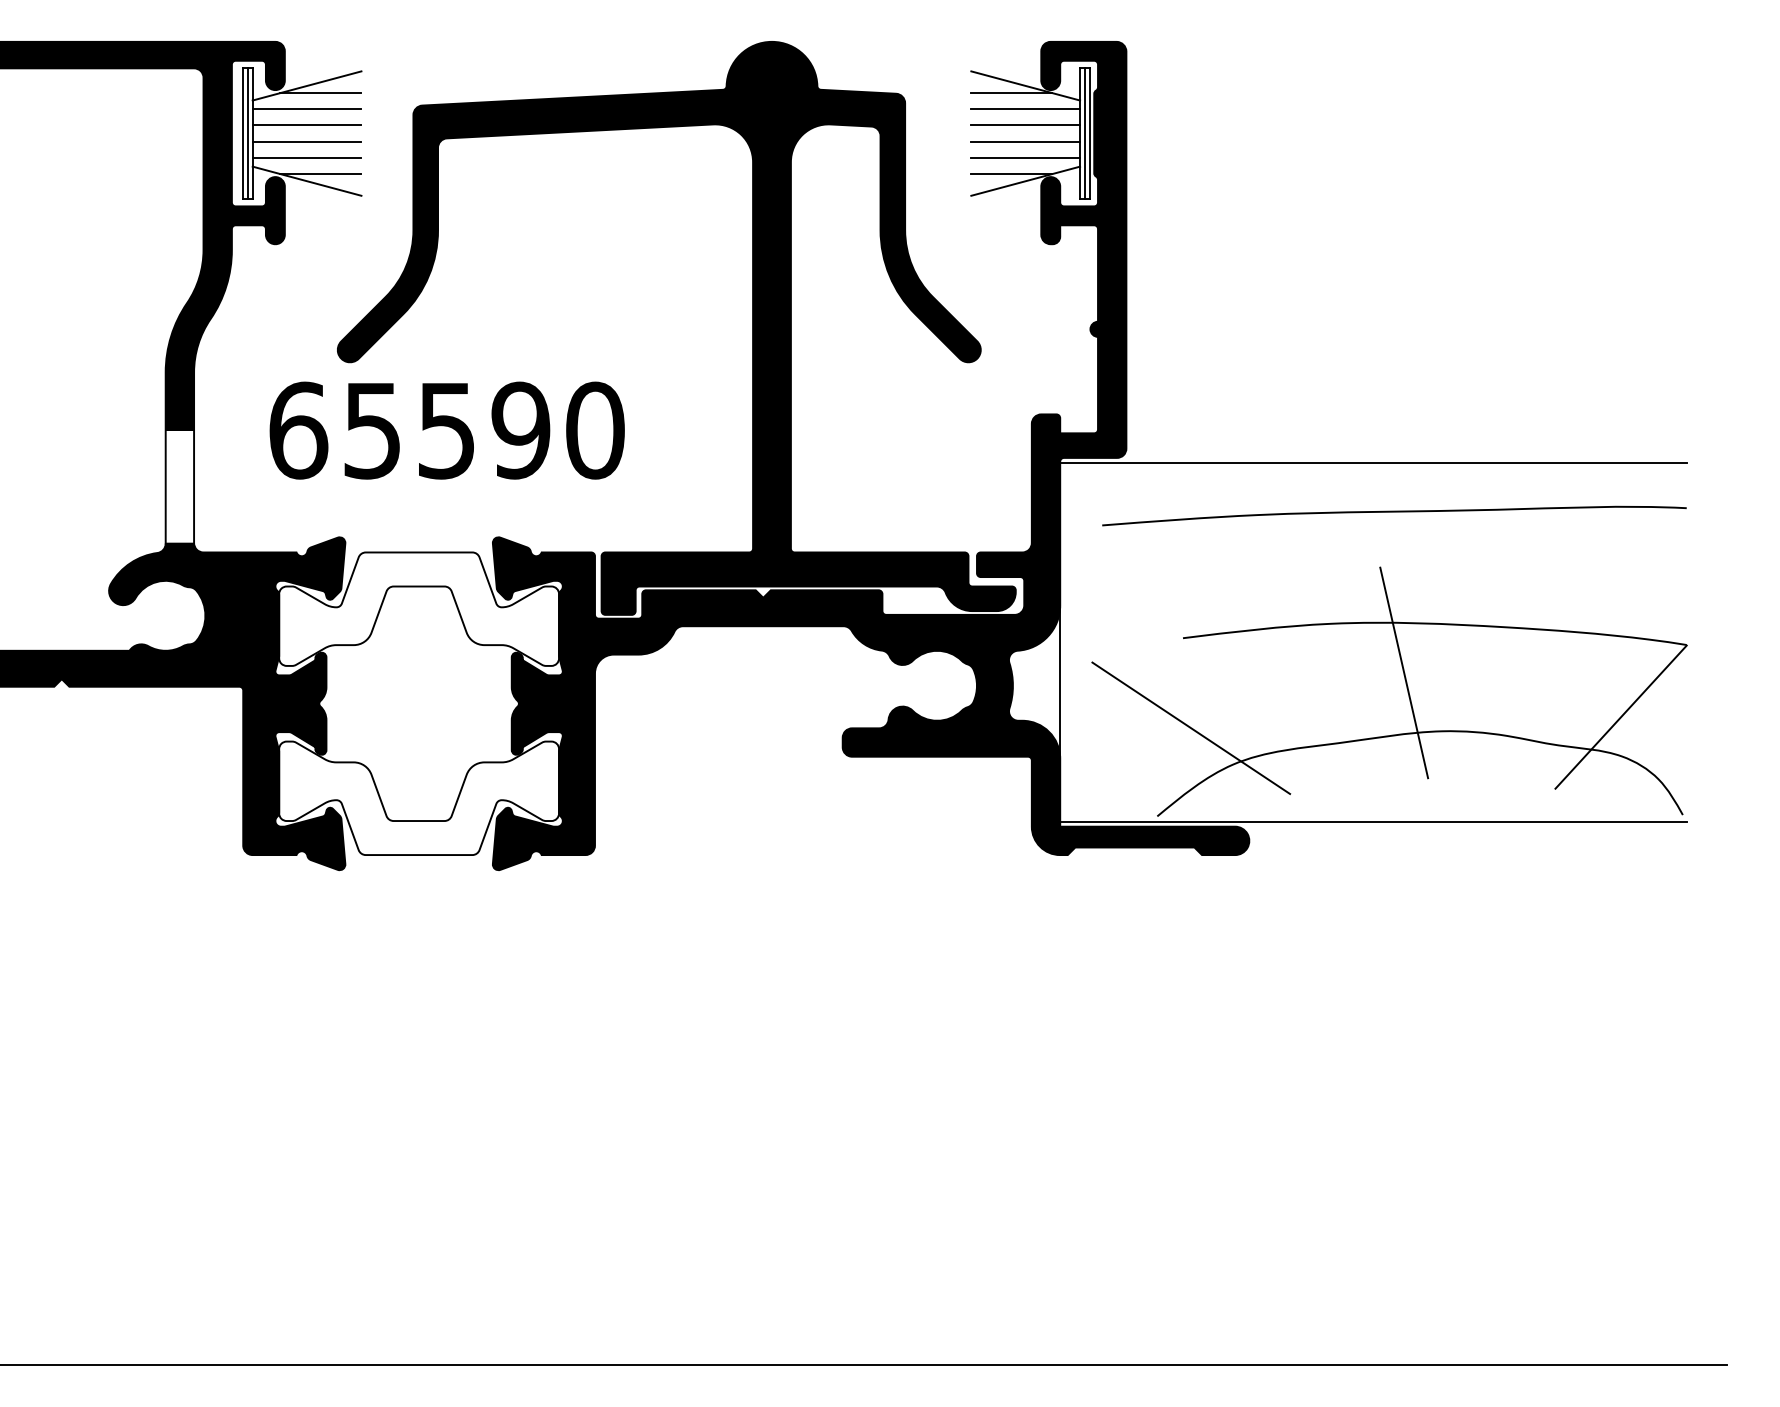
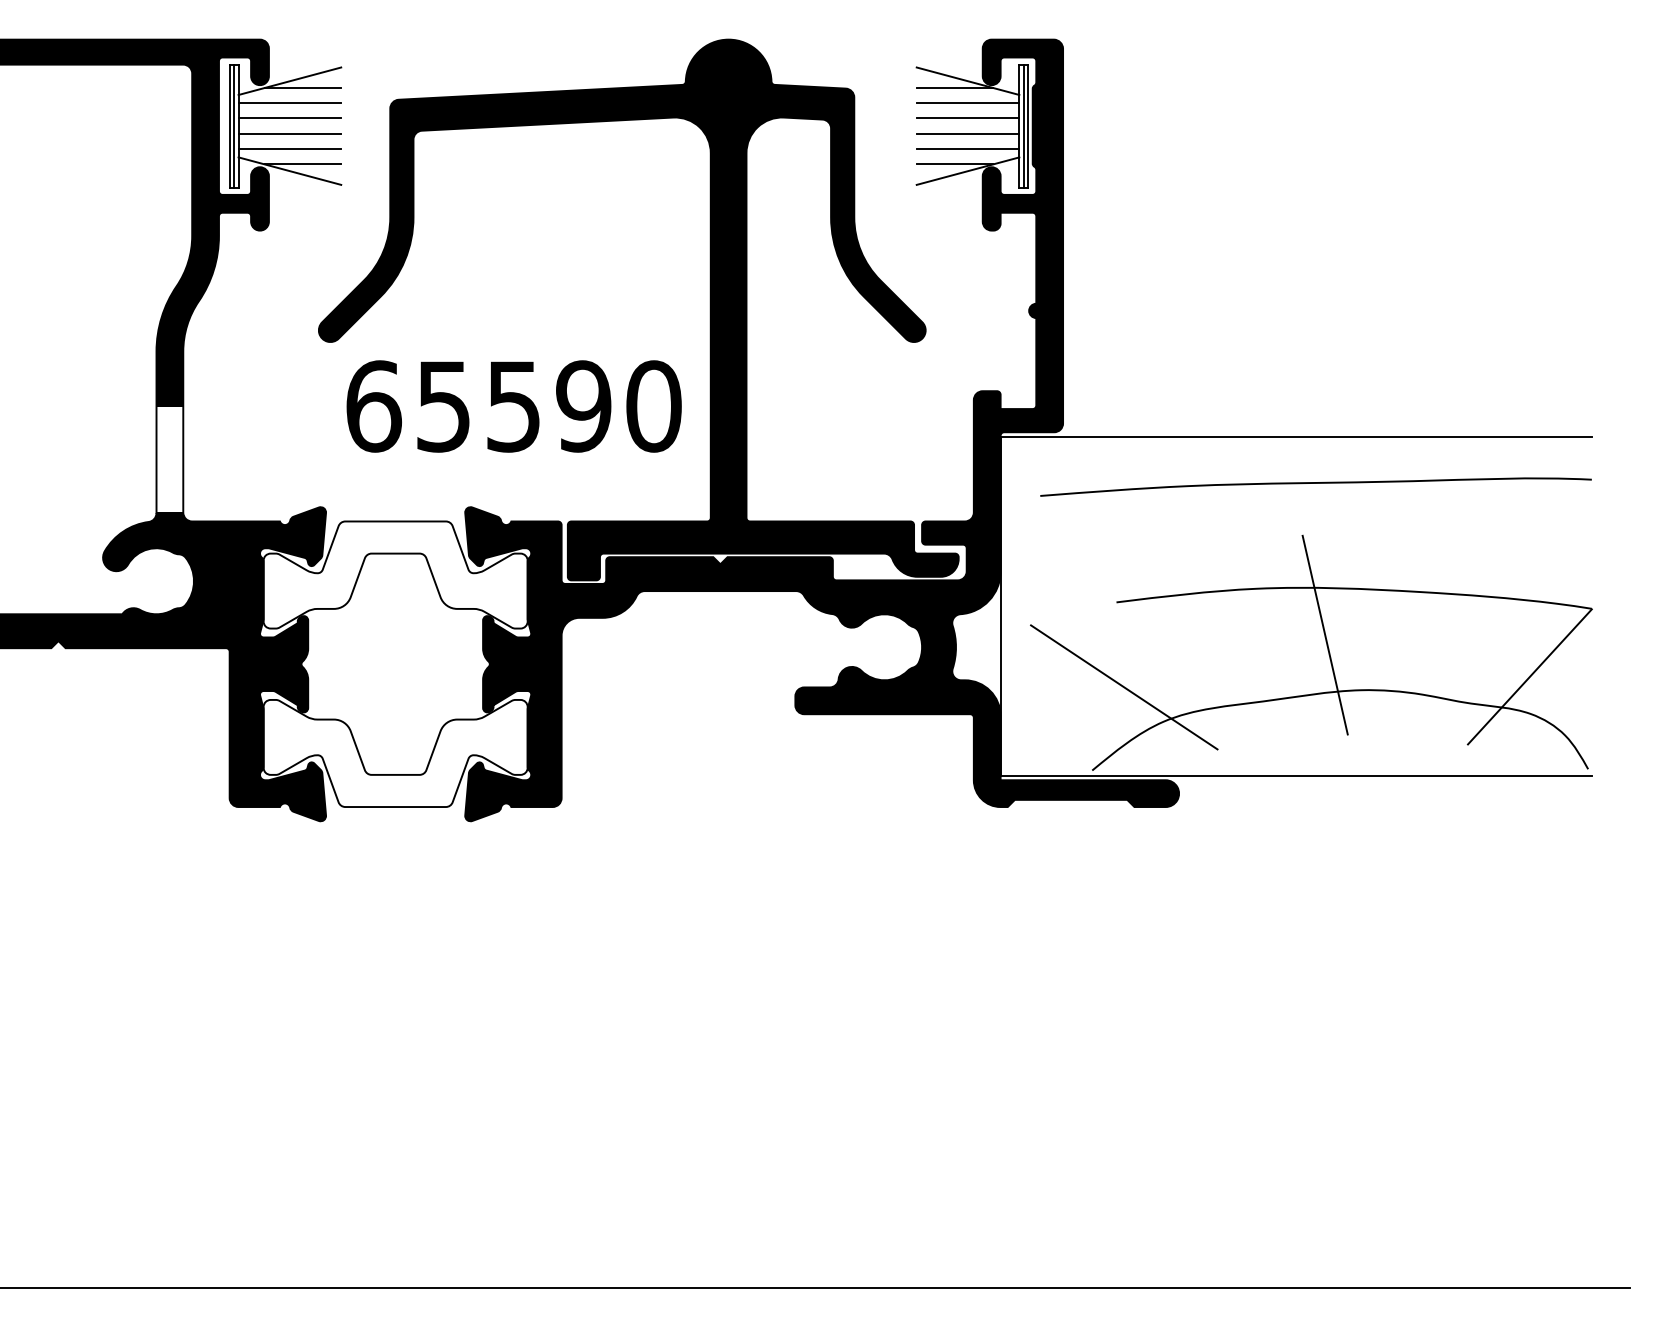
text: (446, 430) -> (513, 406), moved

